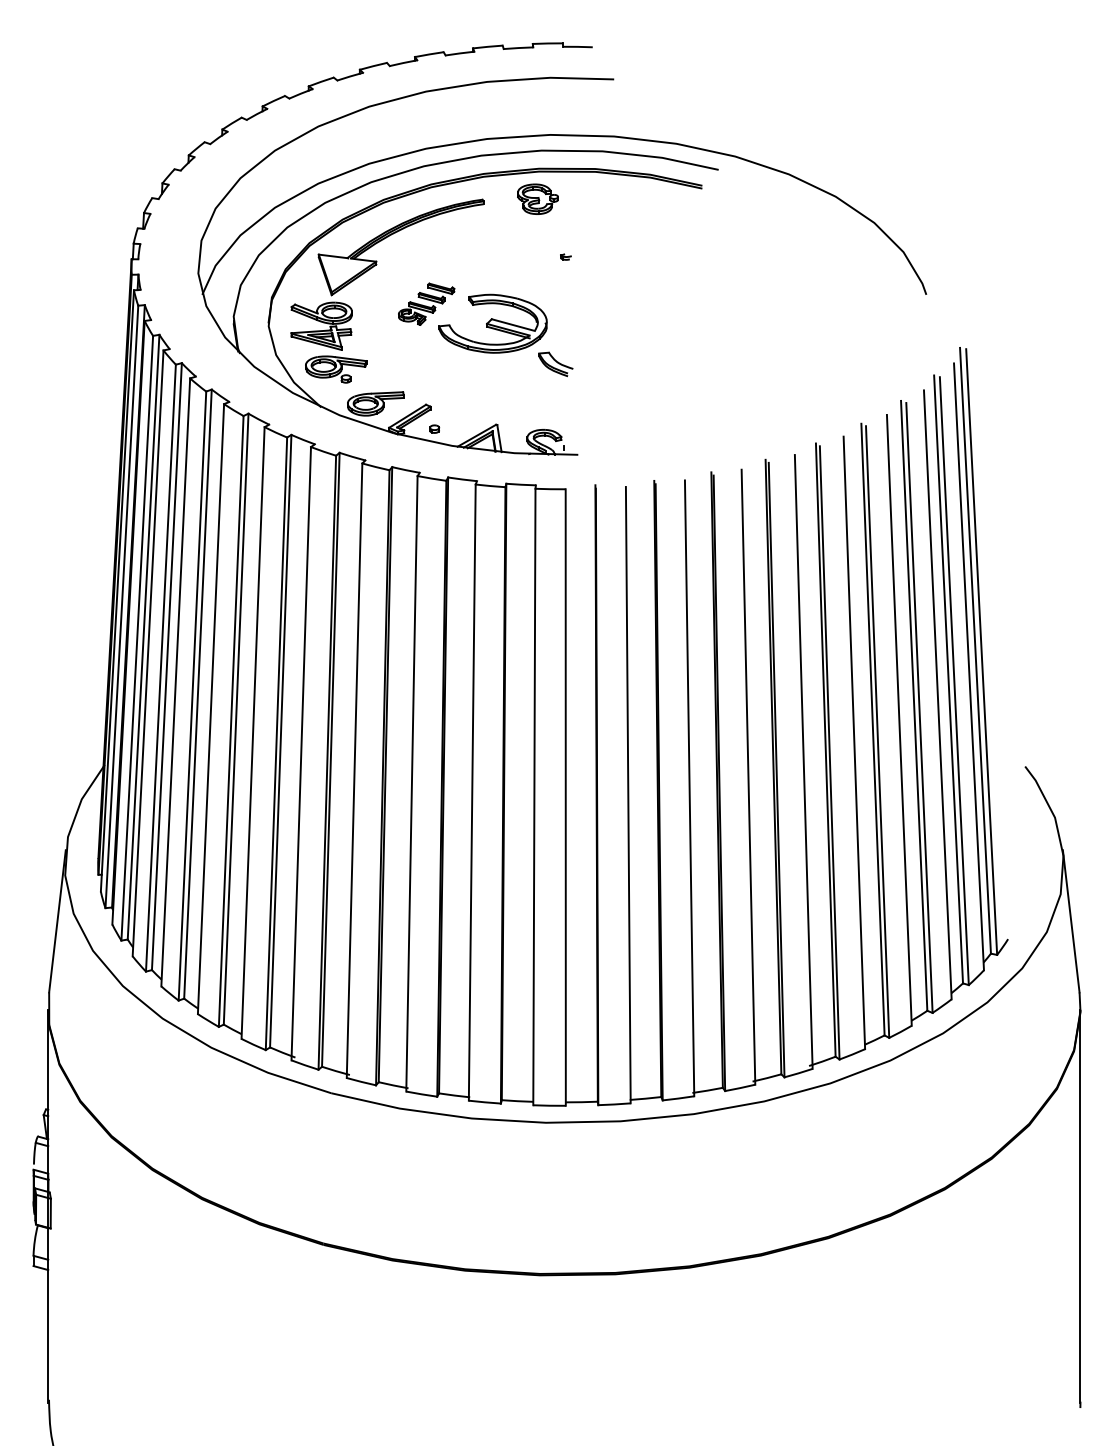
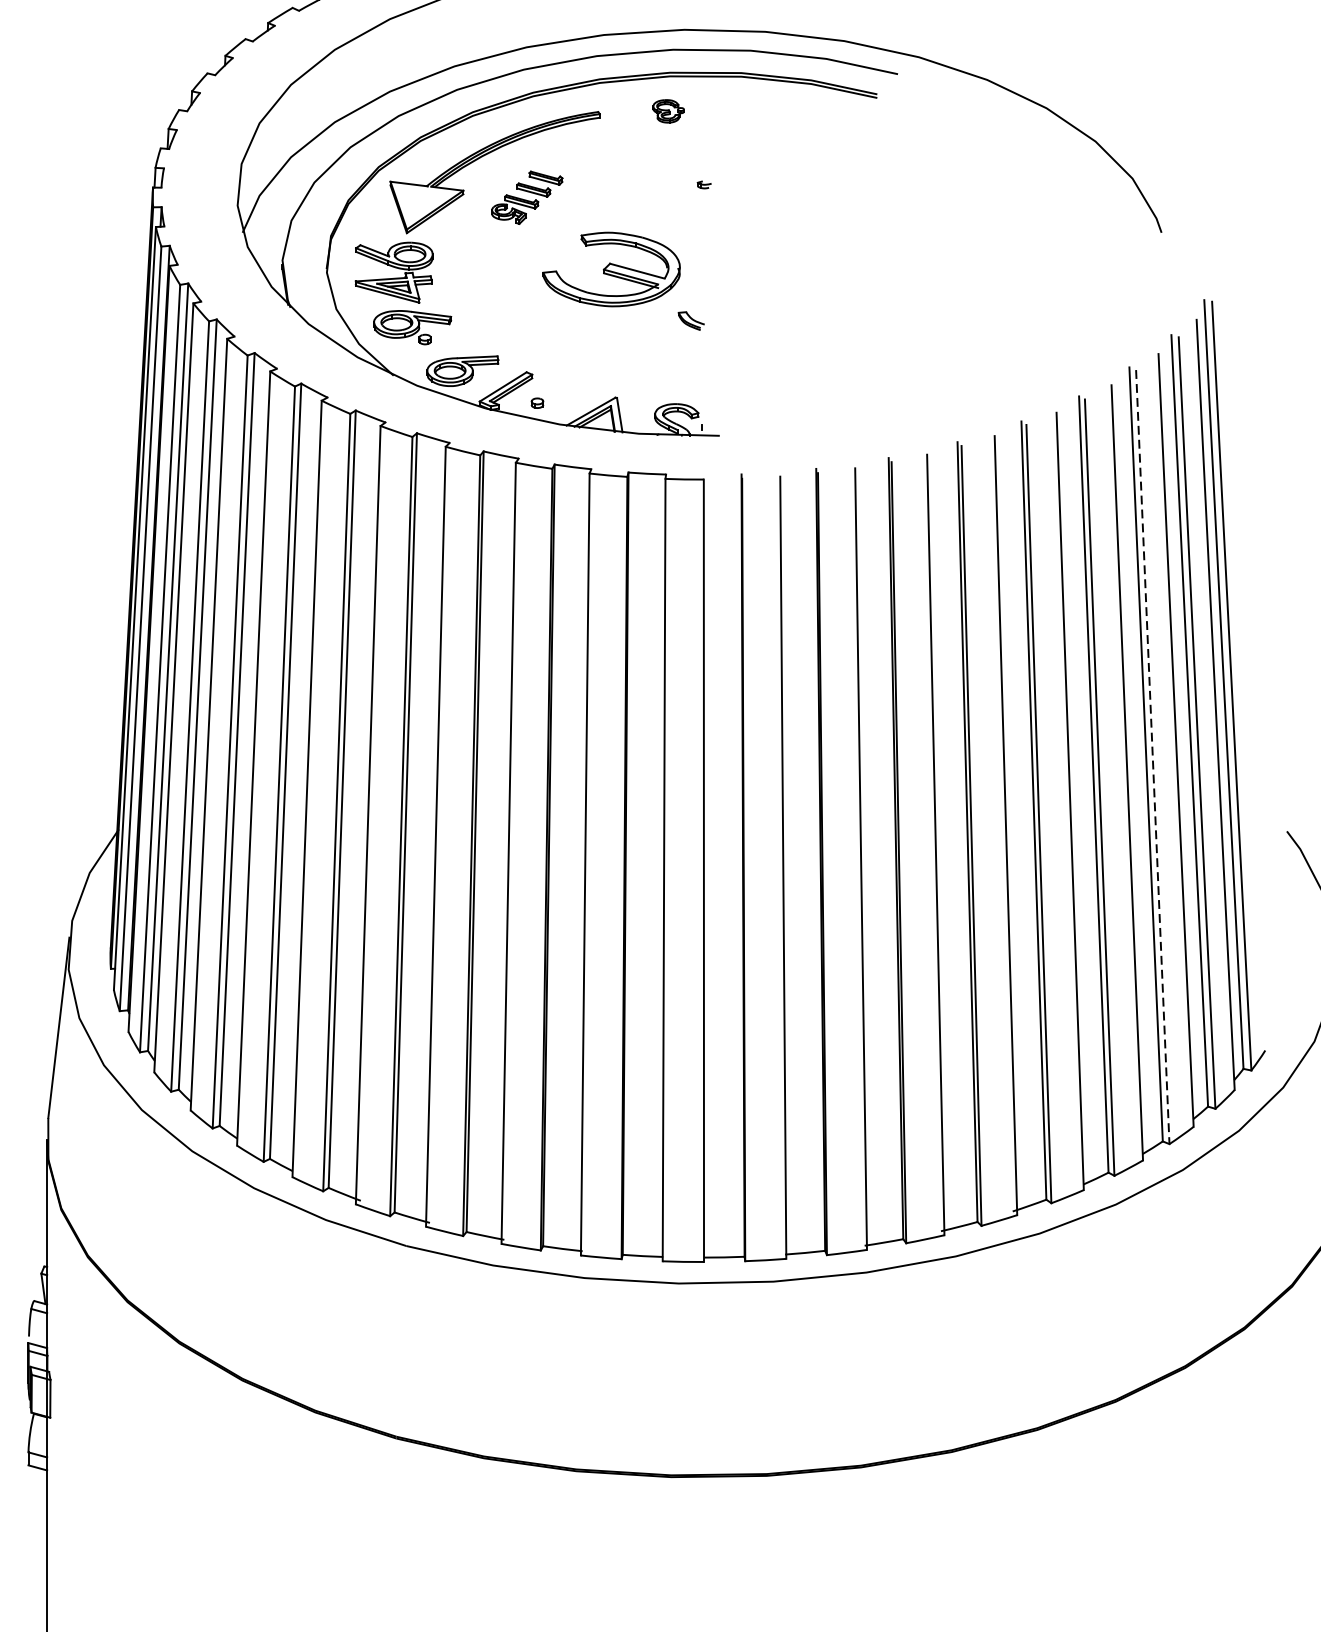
part: (537, 198) -> (668, 110), size x0.6
part: (426, 303) -> (527, 196), moved
part: (555, 364) -> (690, 321), size x0.6
line: (919, 708) -> (1152, 757), solid -> dashed

